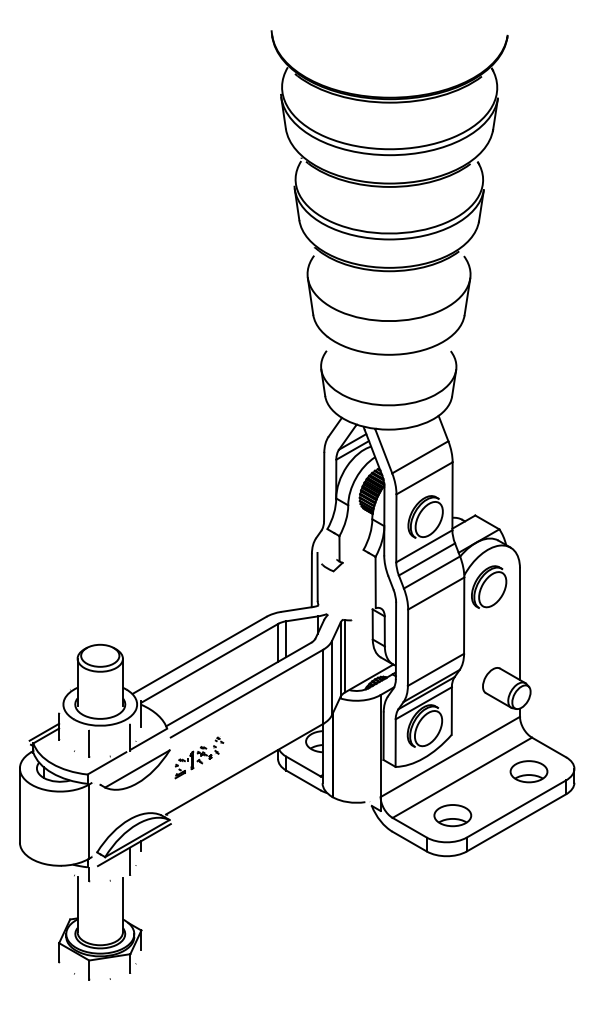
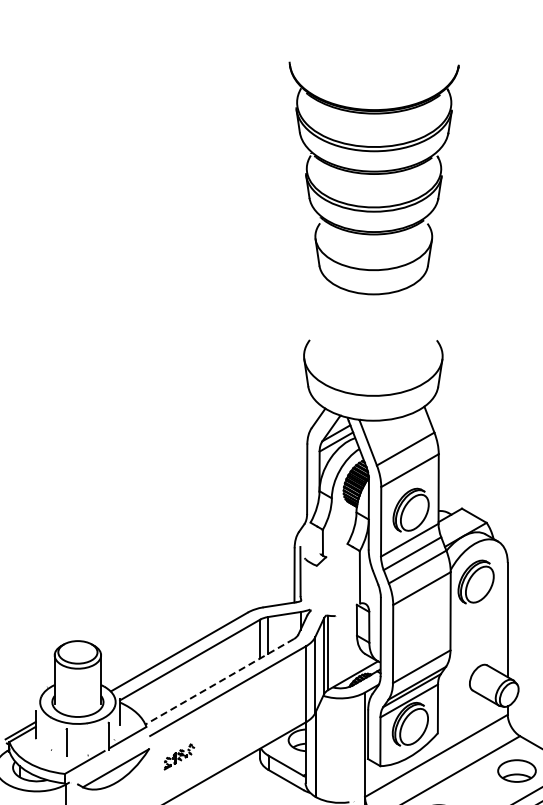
part: (389, 192) -> (374, 177), size x0.7
line: (238, 684) -> (219, 681), solid -> dashed
part: (199, 757) -> (179, 756), size x0.6

